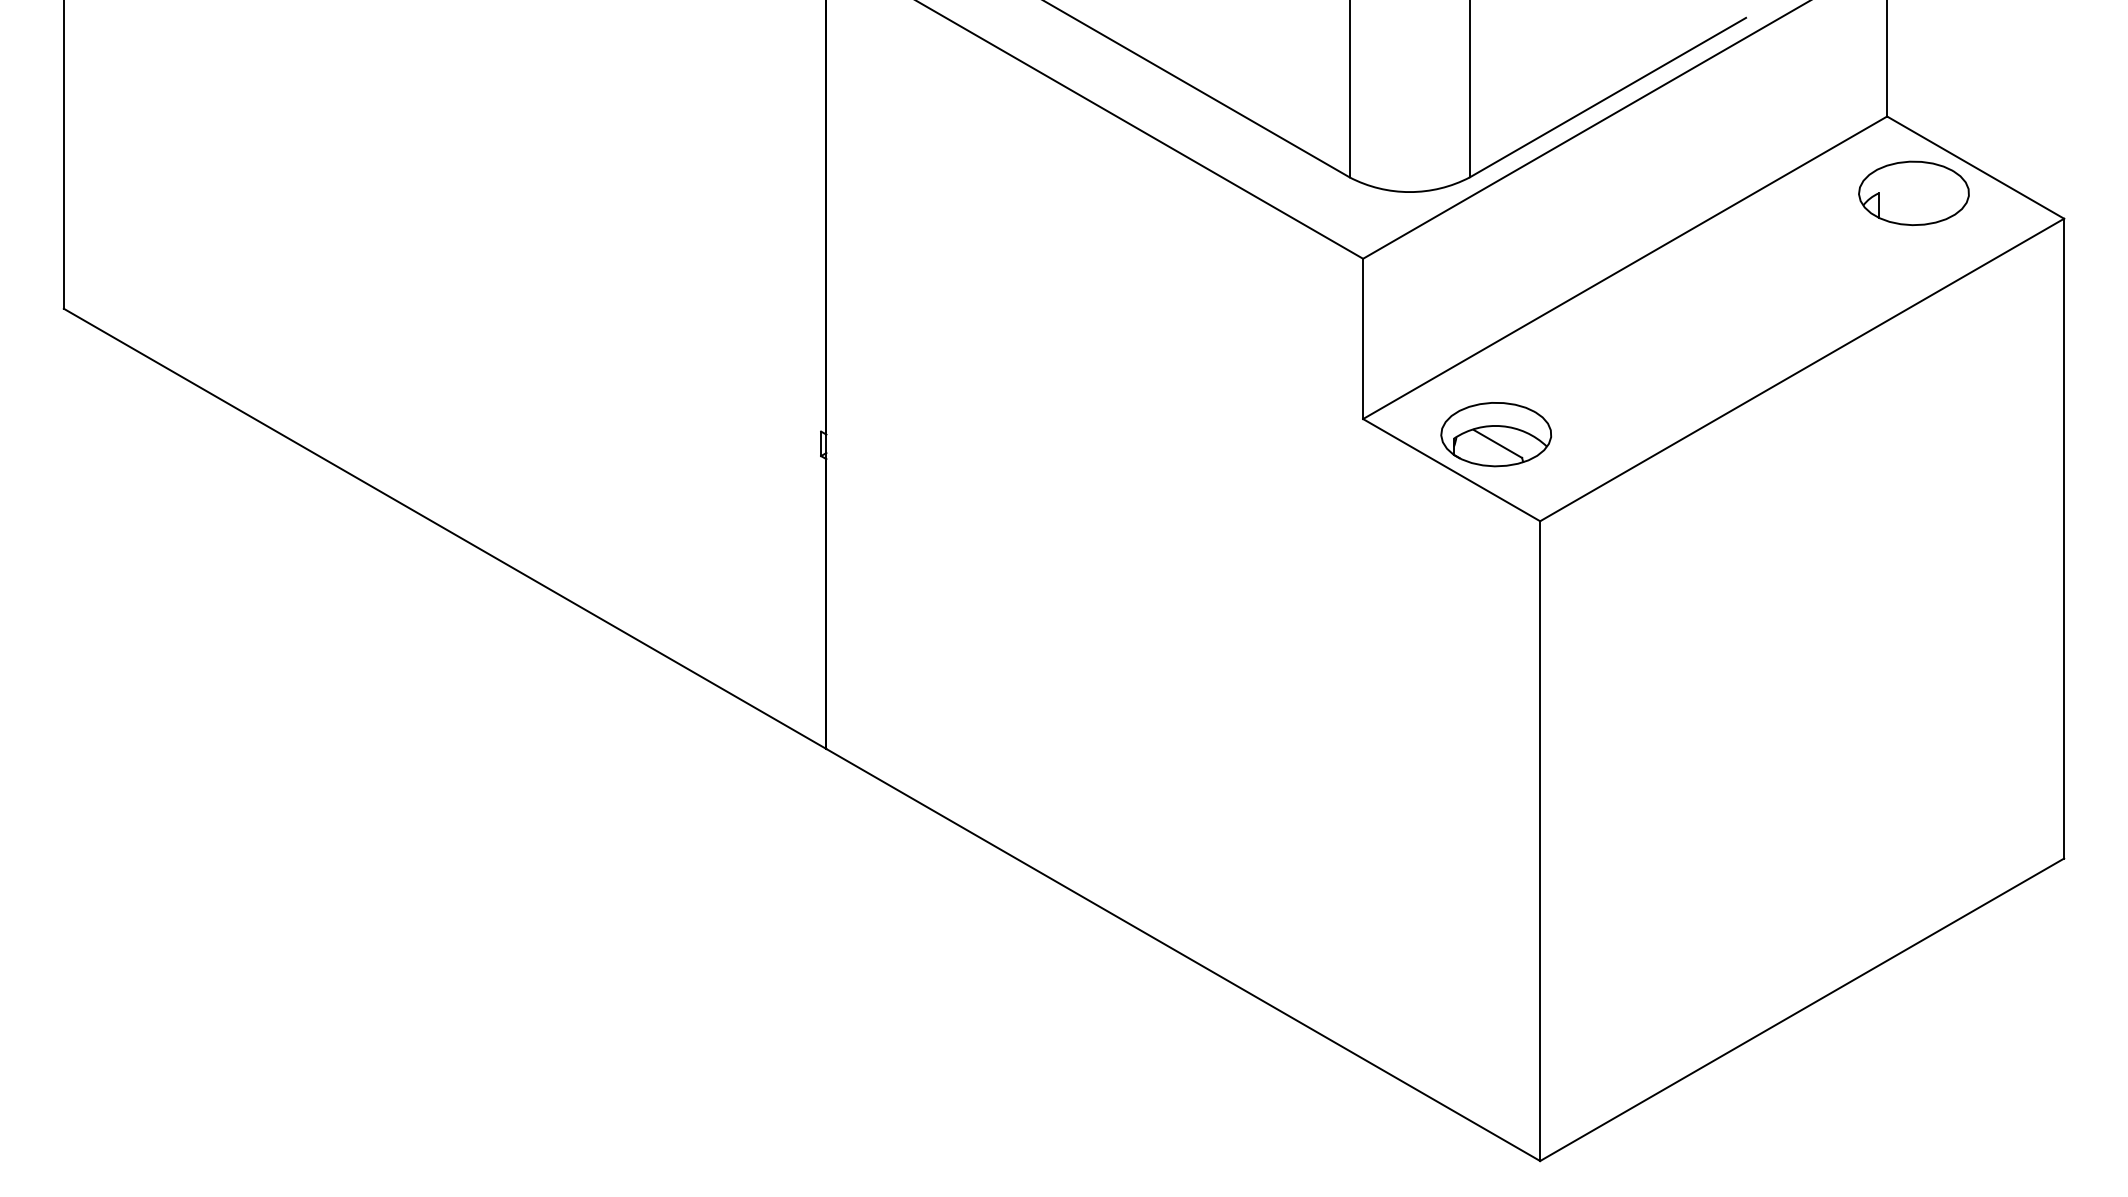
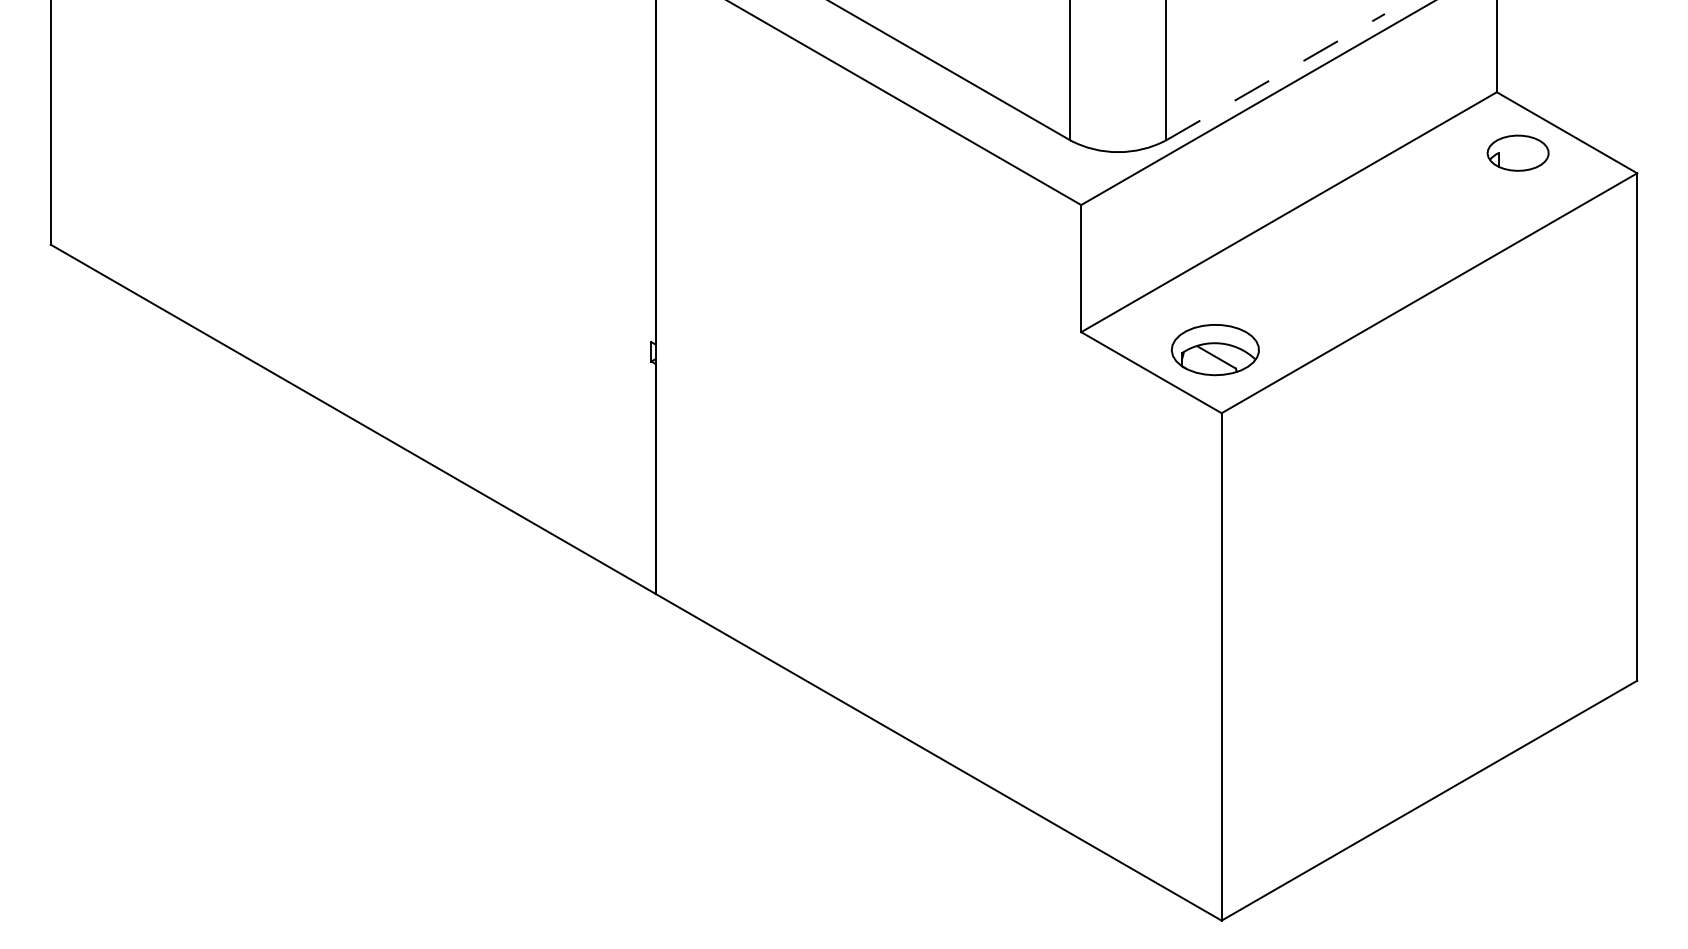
line: (1608, 97) -> (1275, 77), solid -> dashed
part: (1913, 193) -> (1517, 153), size x0.7
part: (1496, 434) -> (1215, 349), moved

